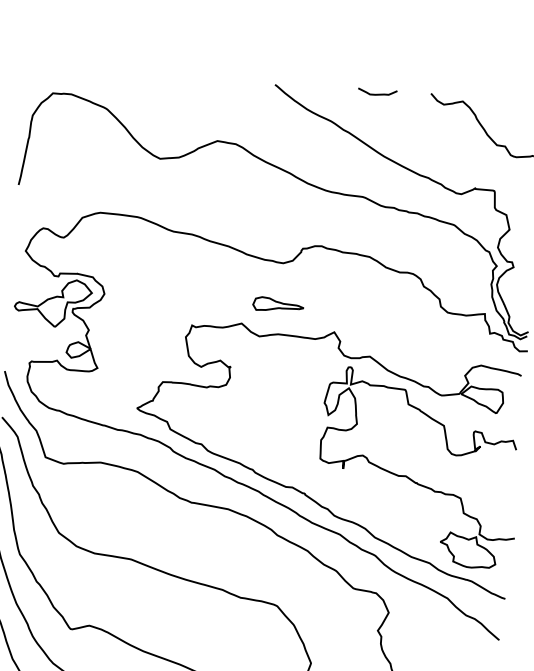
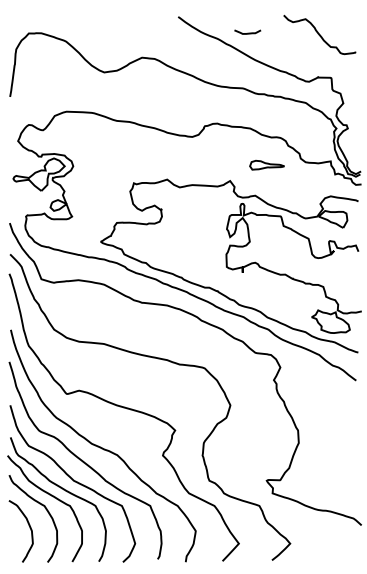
curve: (377, 92) -> (247, 32), moved
part: (277, 303) -> (266, 164), moved

